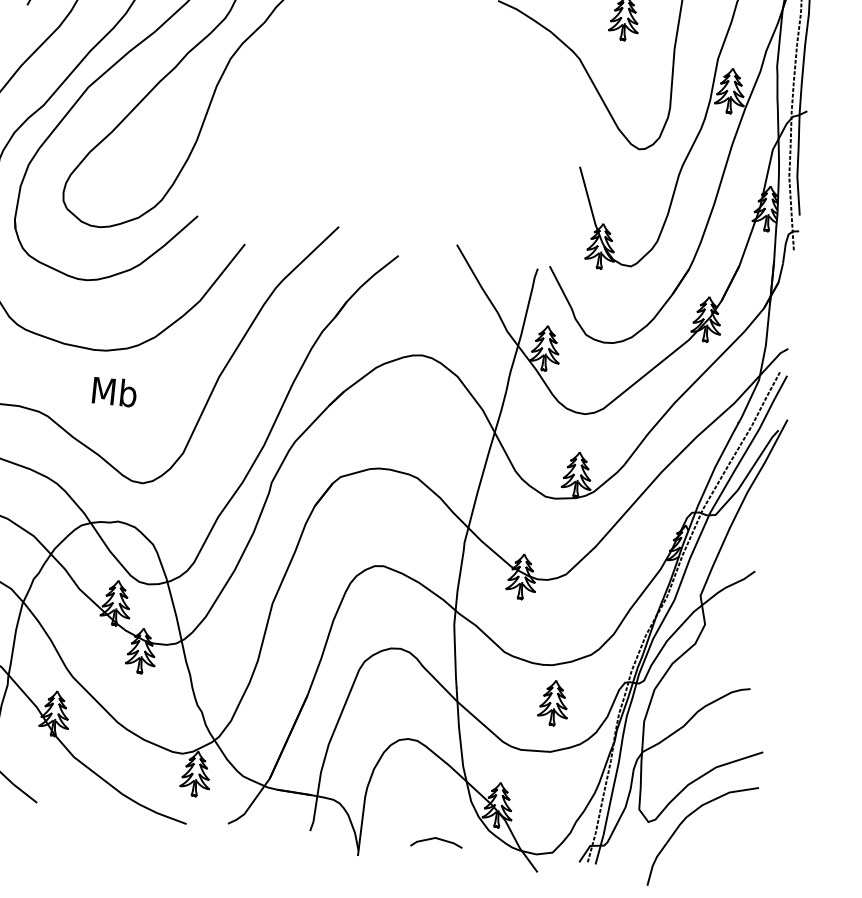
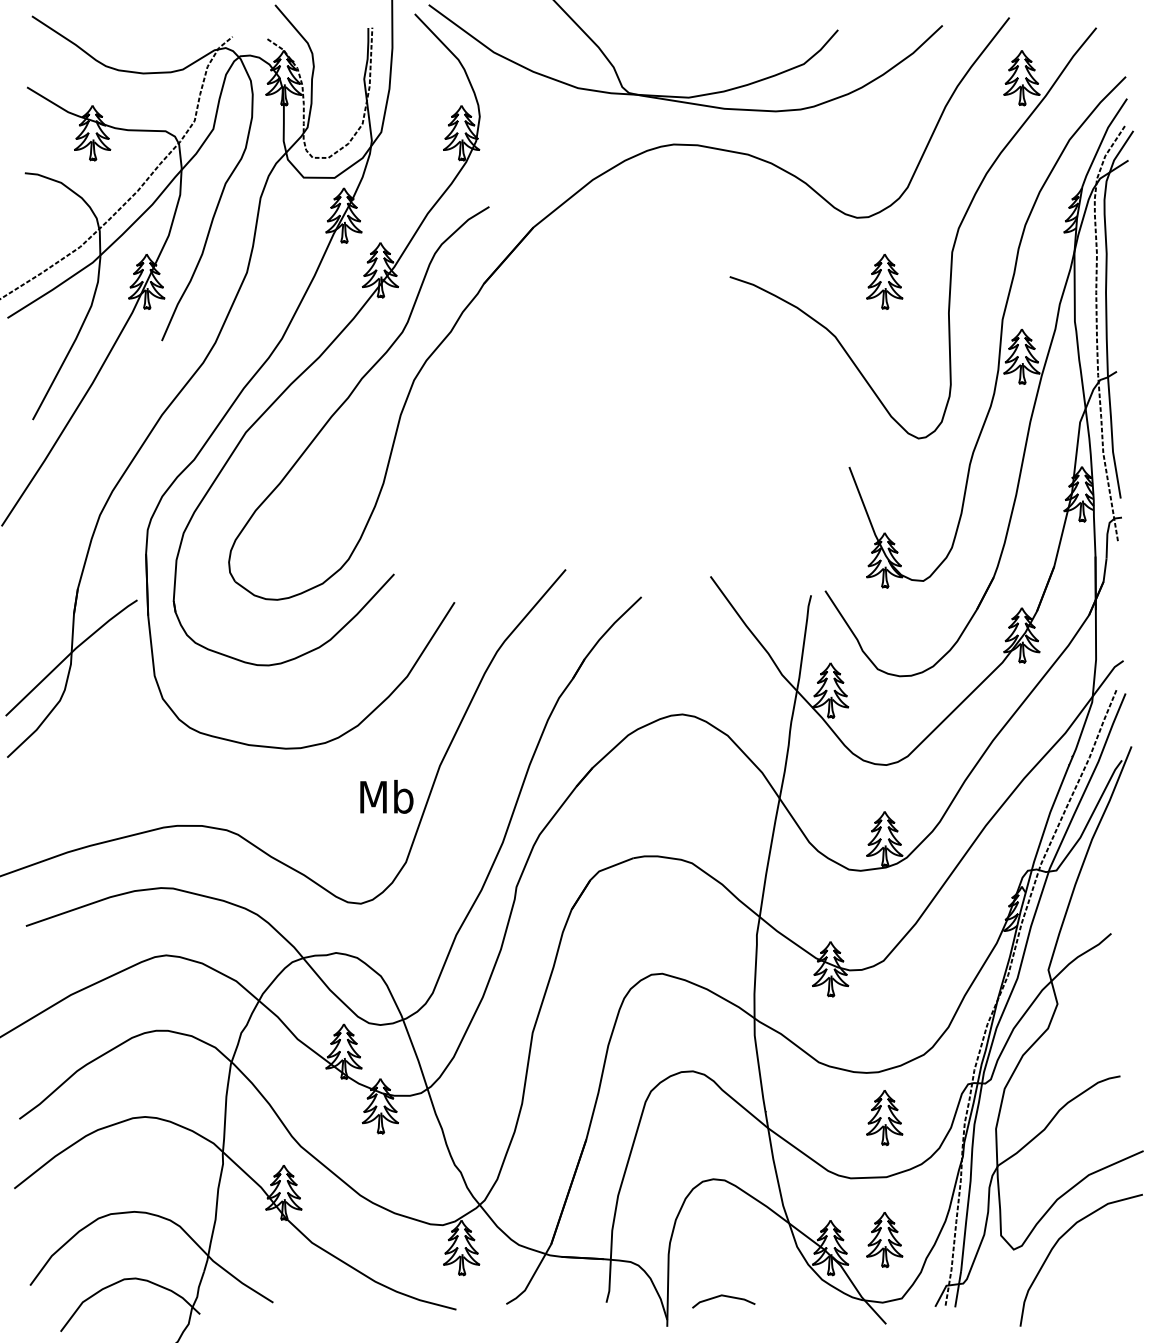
text: (114, 391) -> (386, 796), moved
part: (543, 803) -> (884, 1240), added
line: (436, 839) -> (723, 1296), moved

